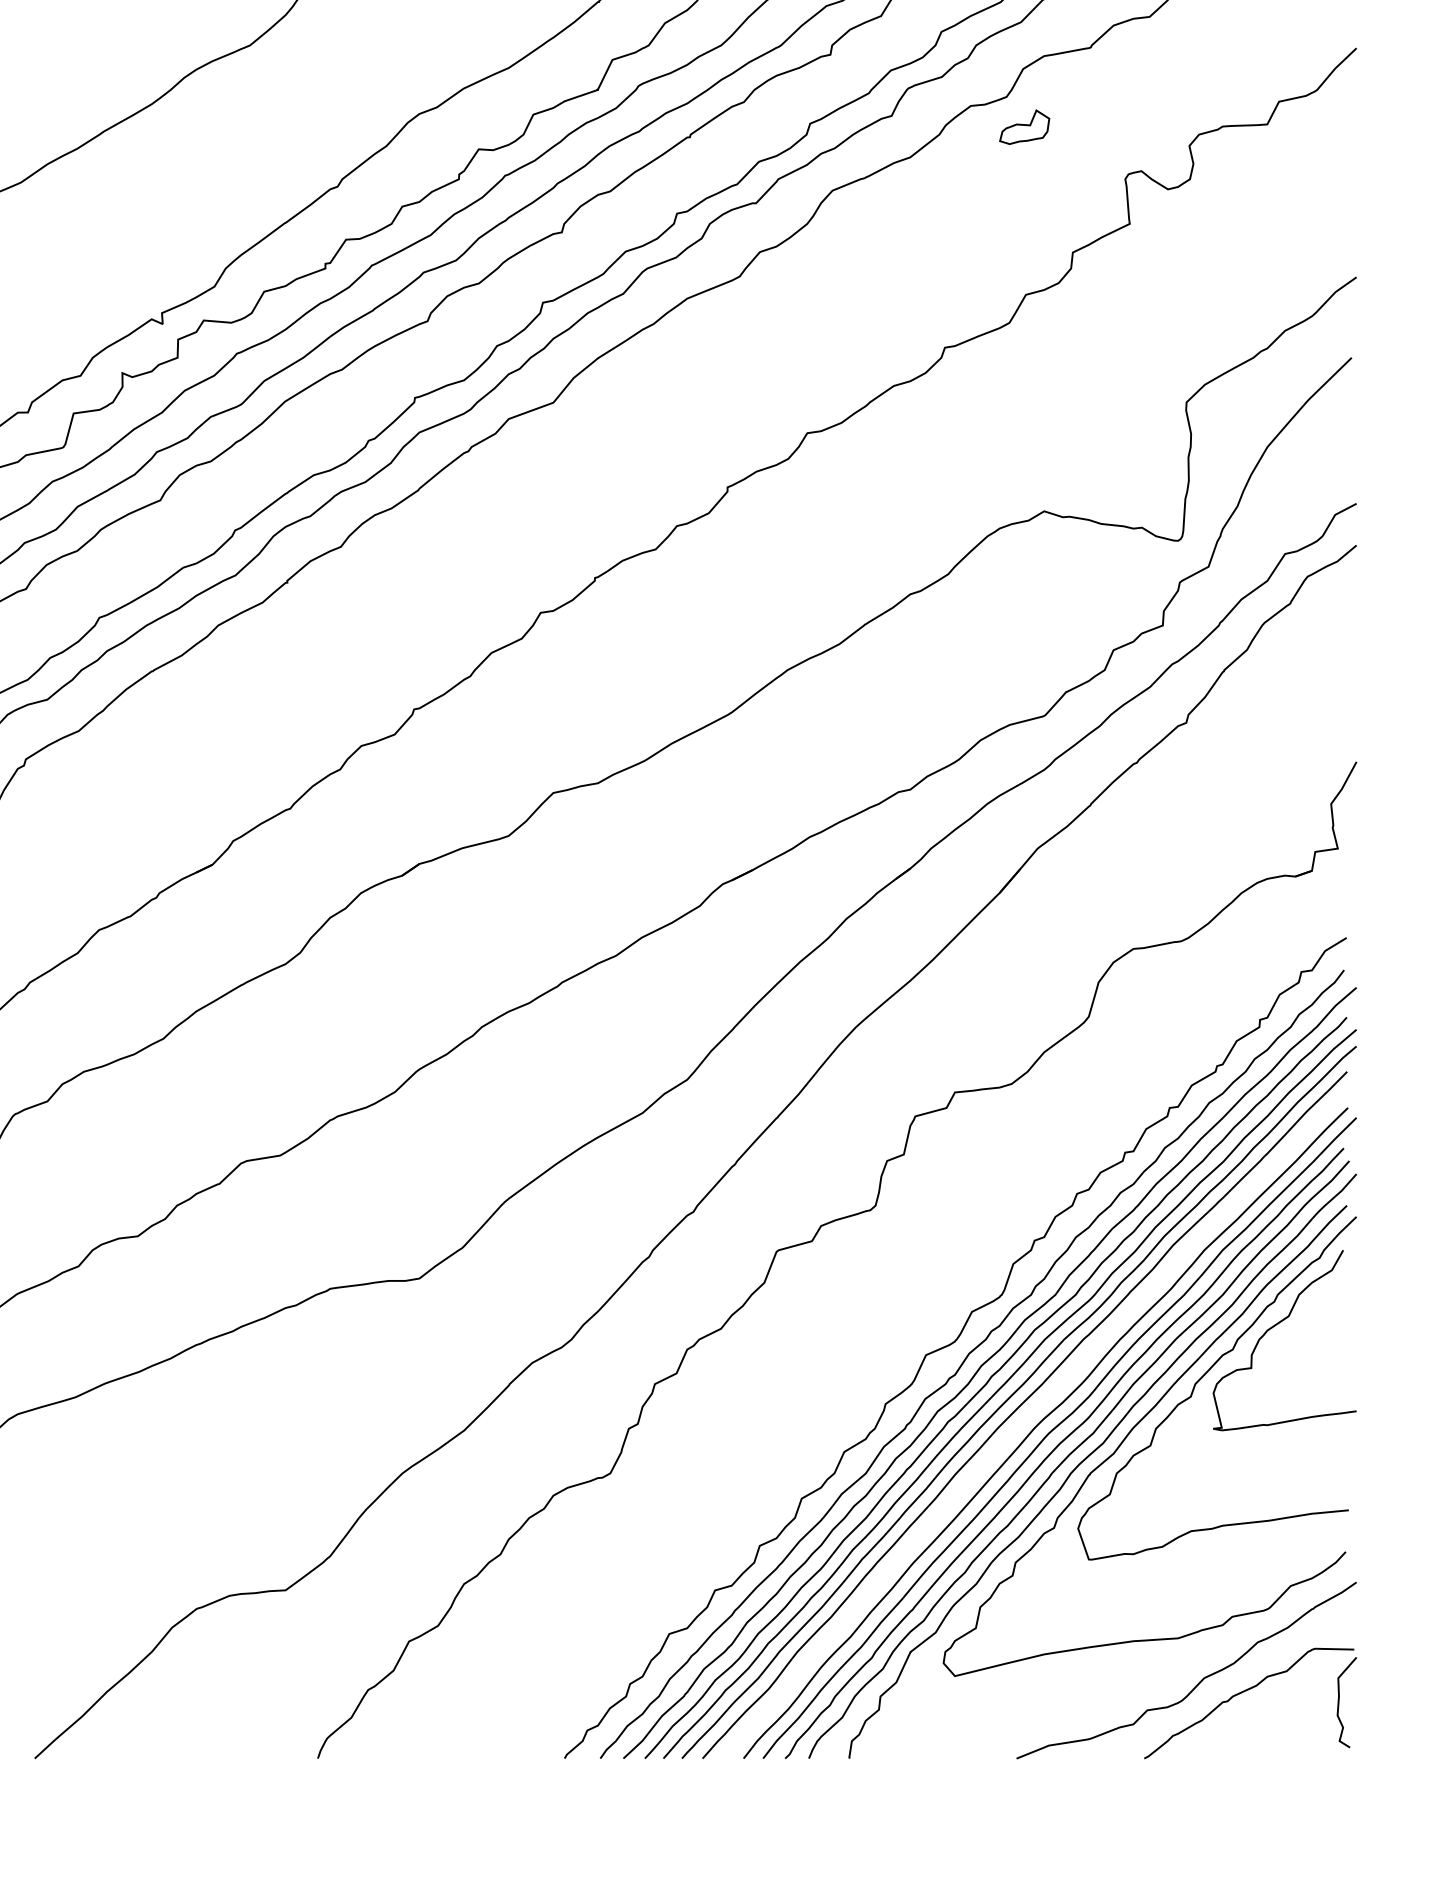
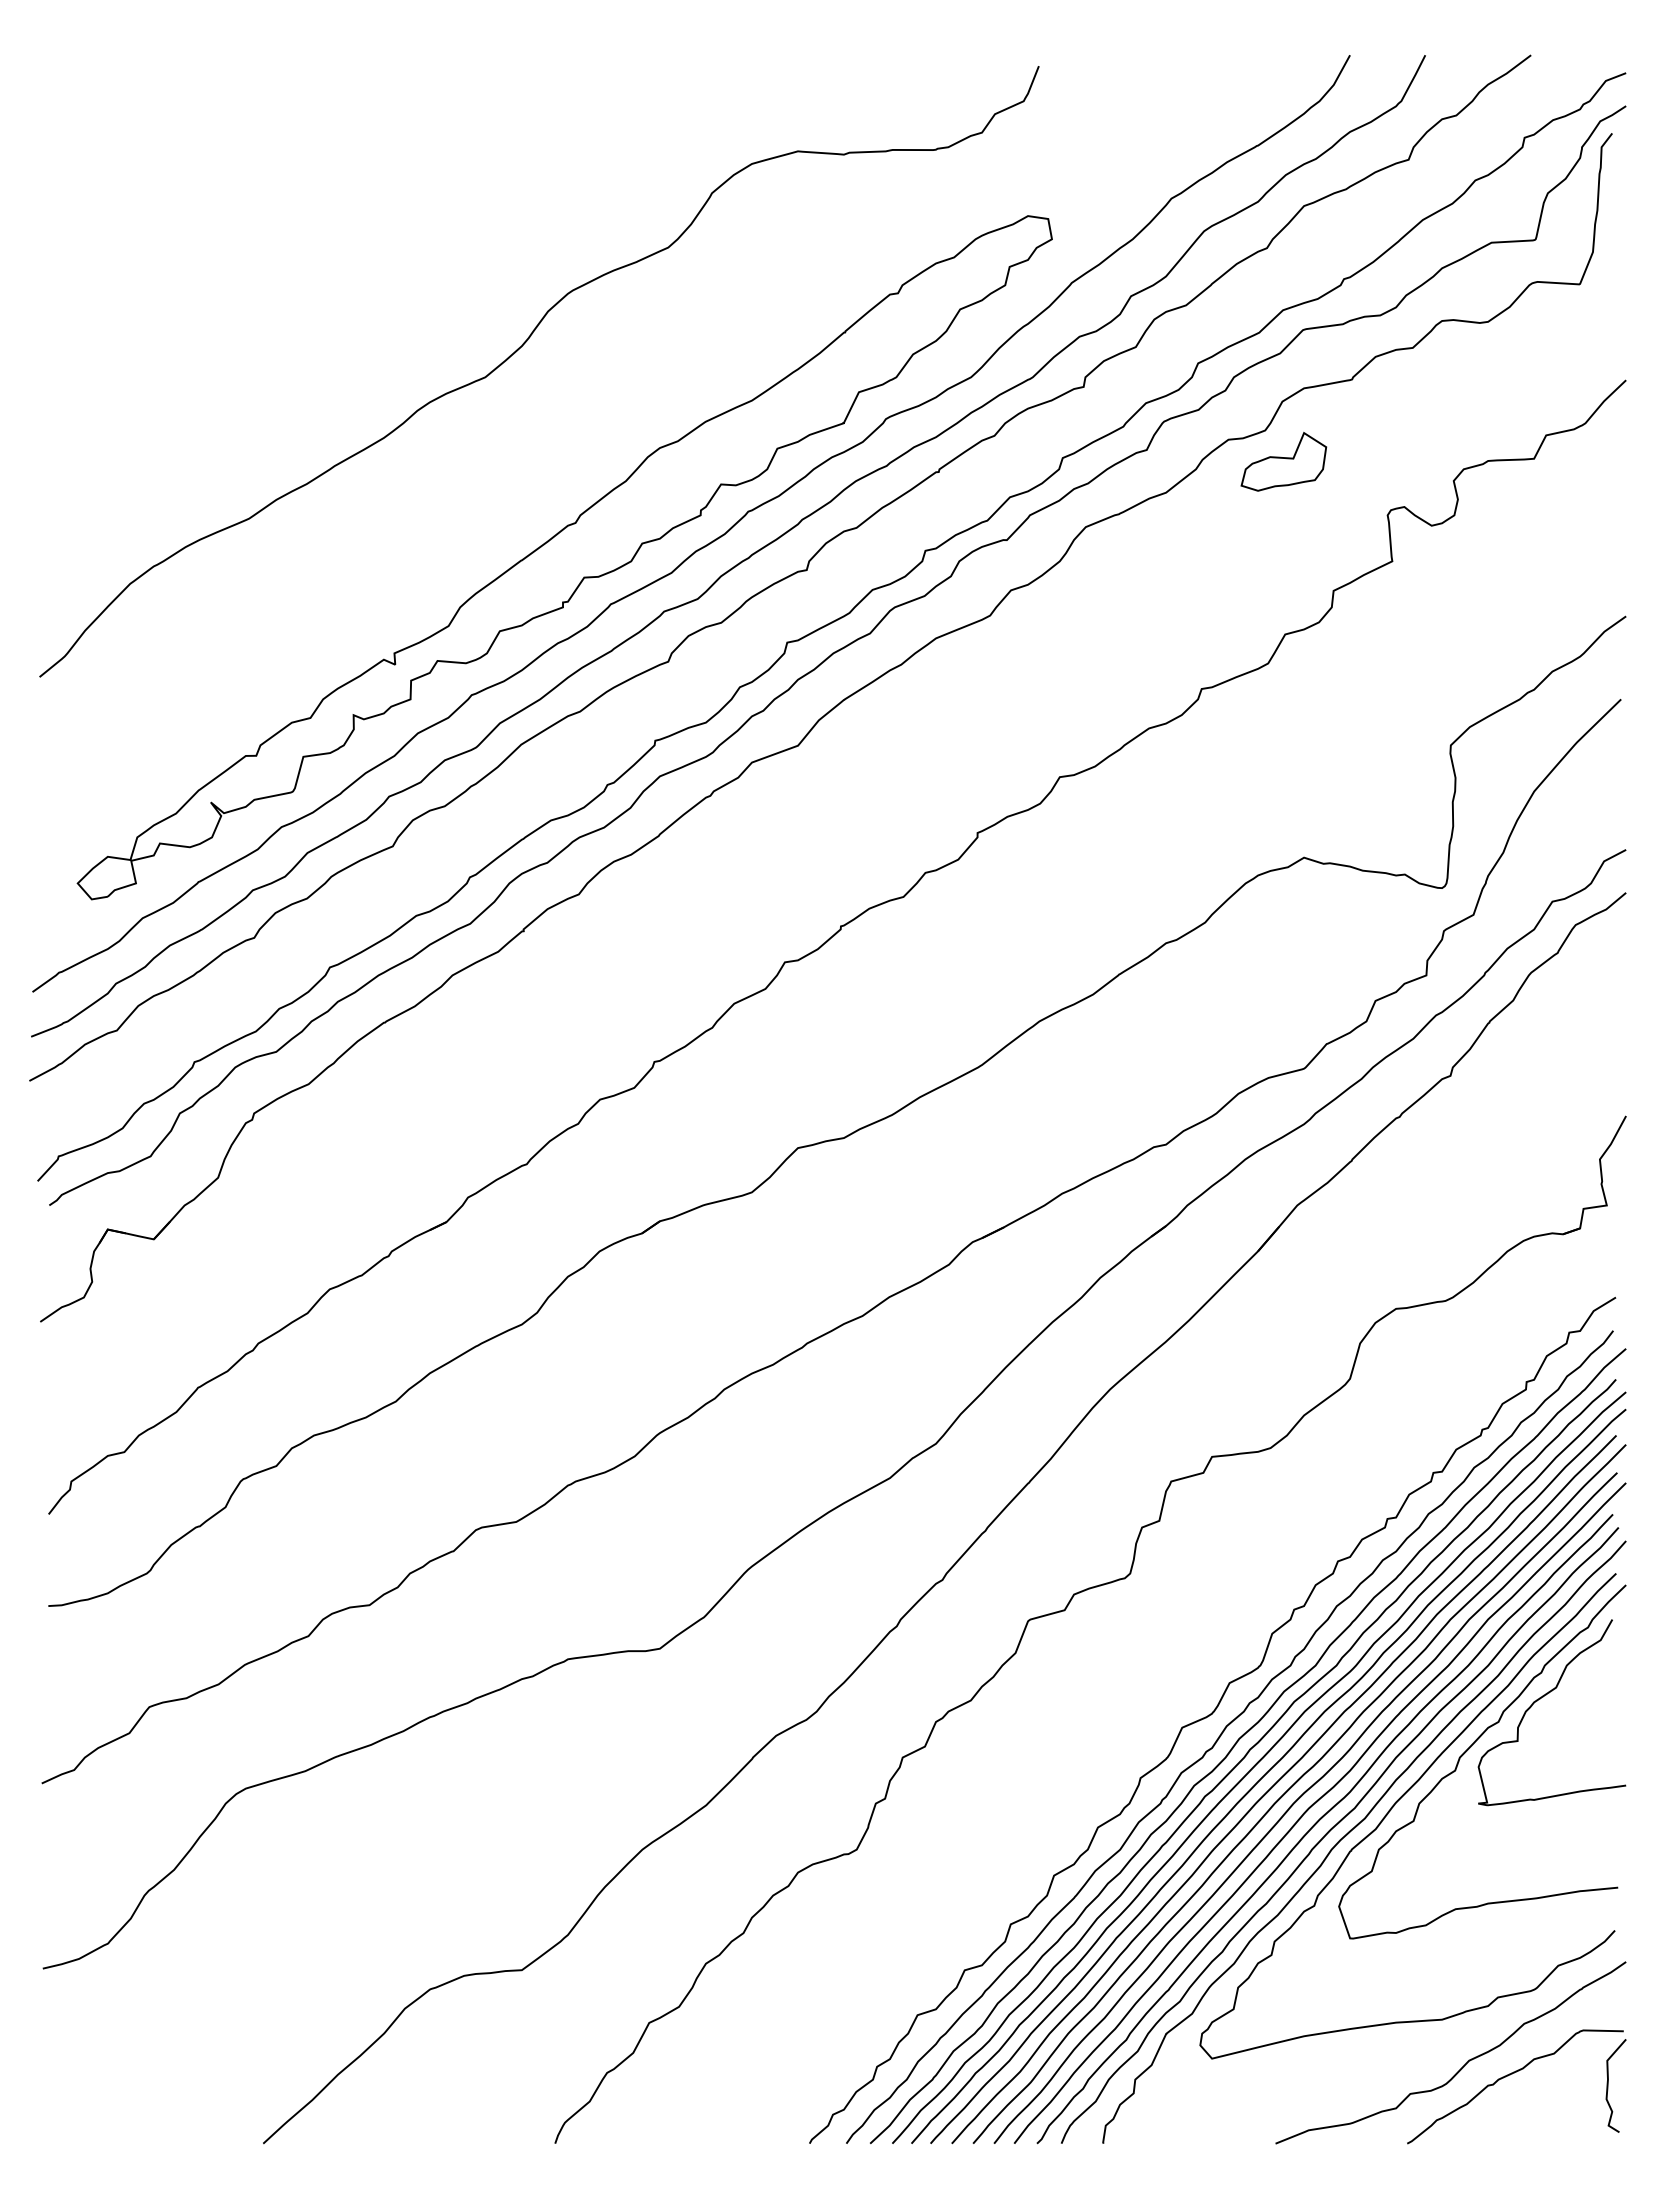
part: (1024, 127) -> (1283, 461), size x1.67
curve: (1033, 1412) -> (1293, 1786), added

